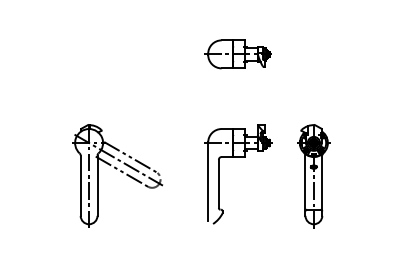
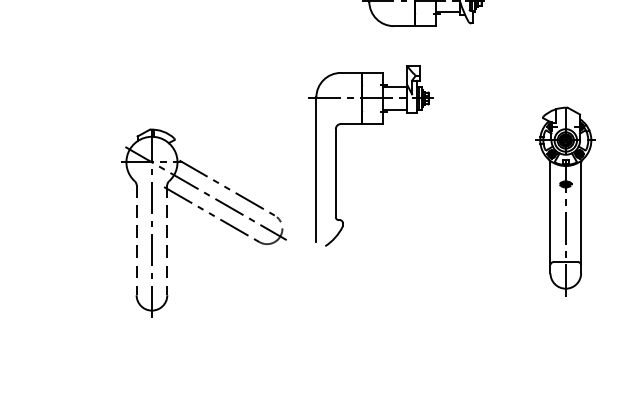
part: (238, 157) -> (371, 124), moved
part: (313, 176) -> (565, 201), moved
line: (80, 186) -> (136, 241), solid -> dashed
line: (97, 186) -> (167, 241), solid -> dashed

